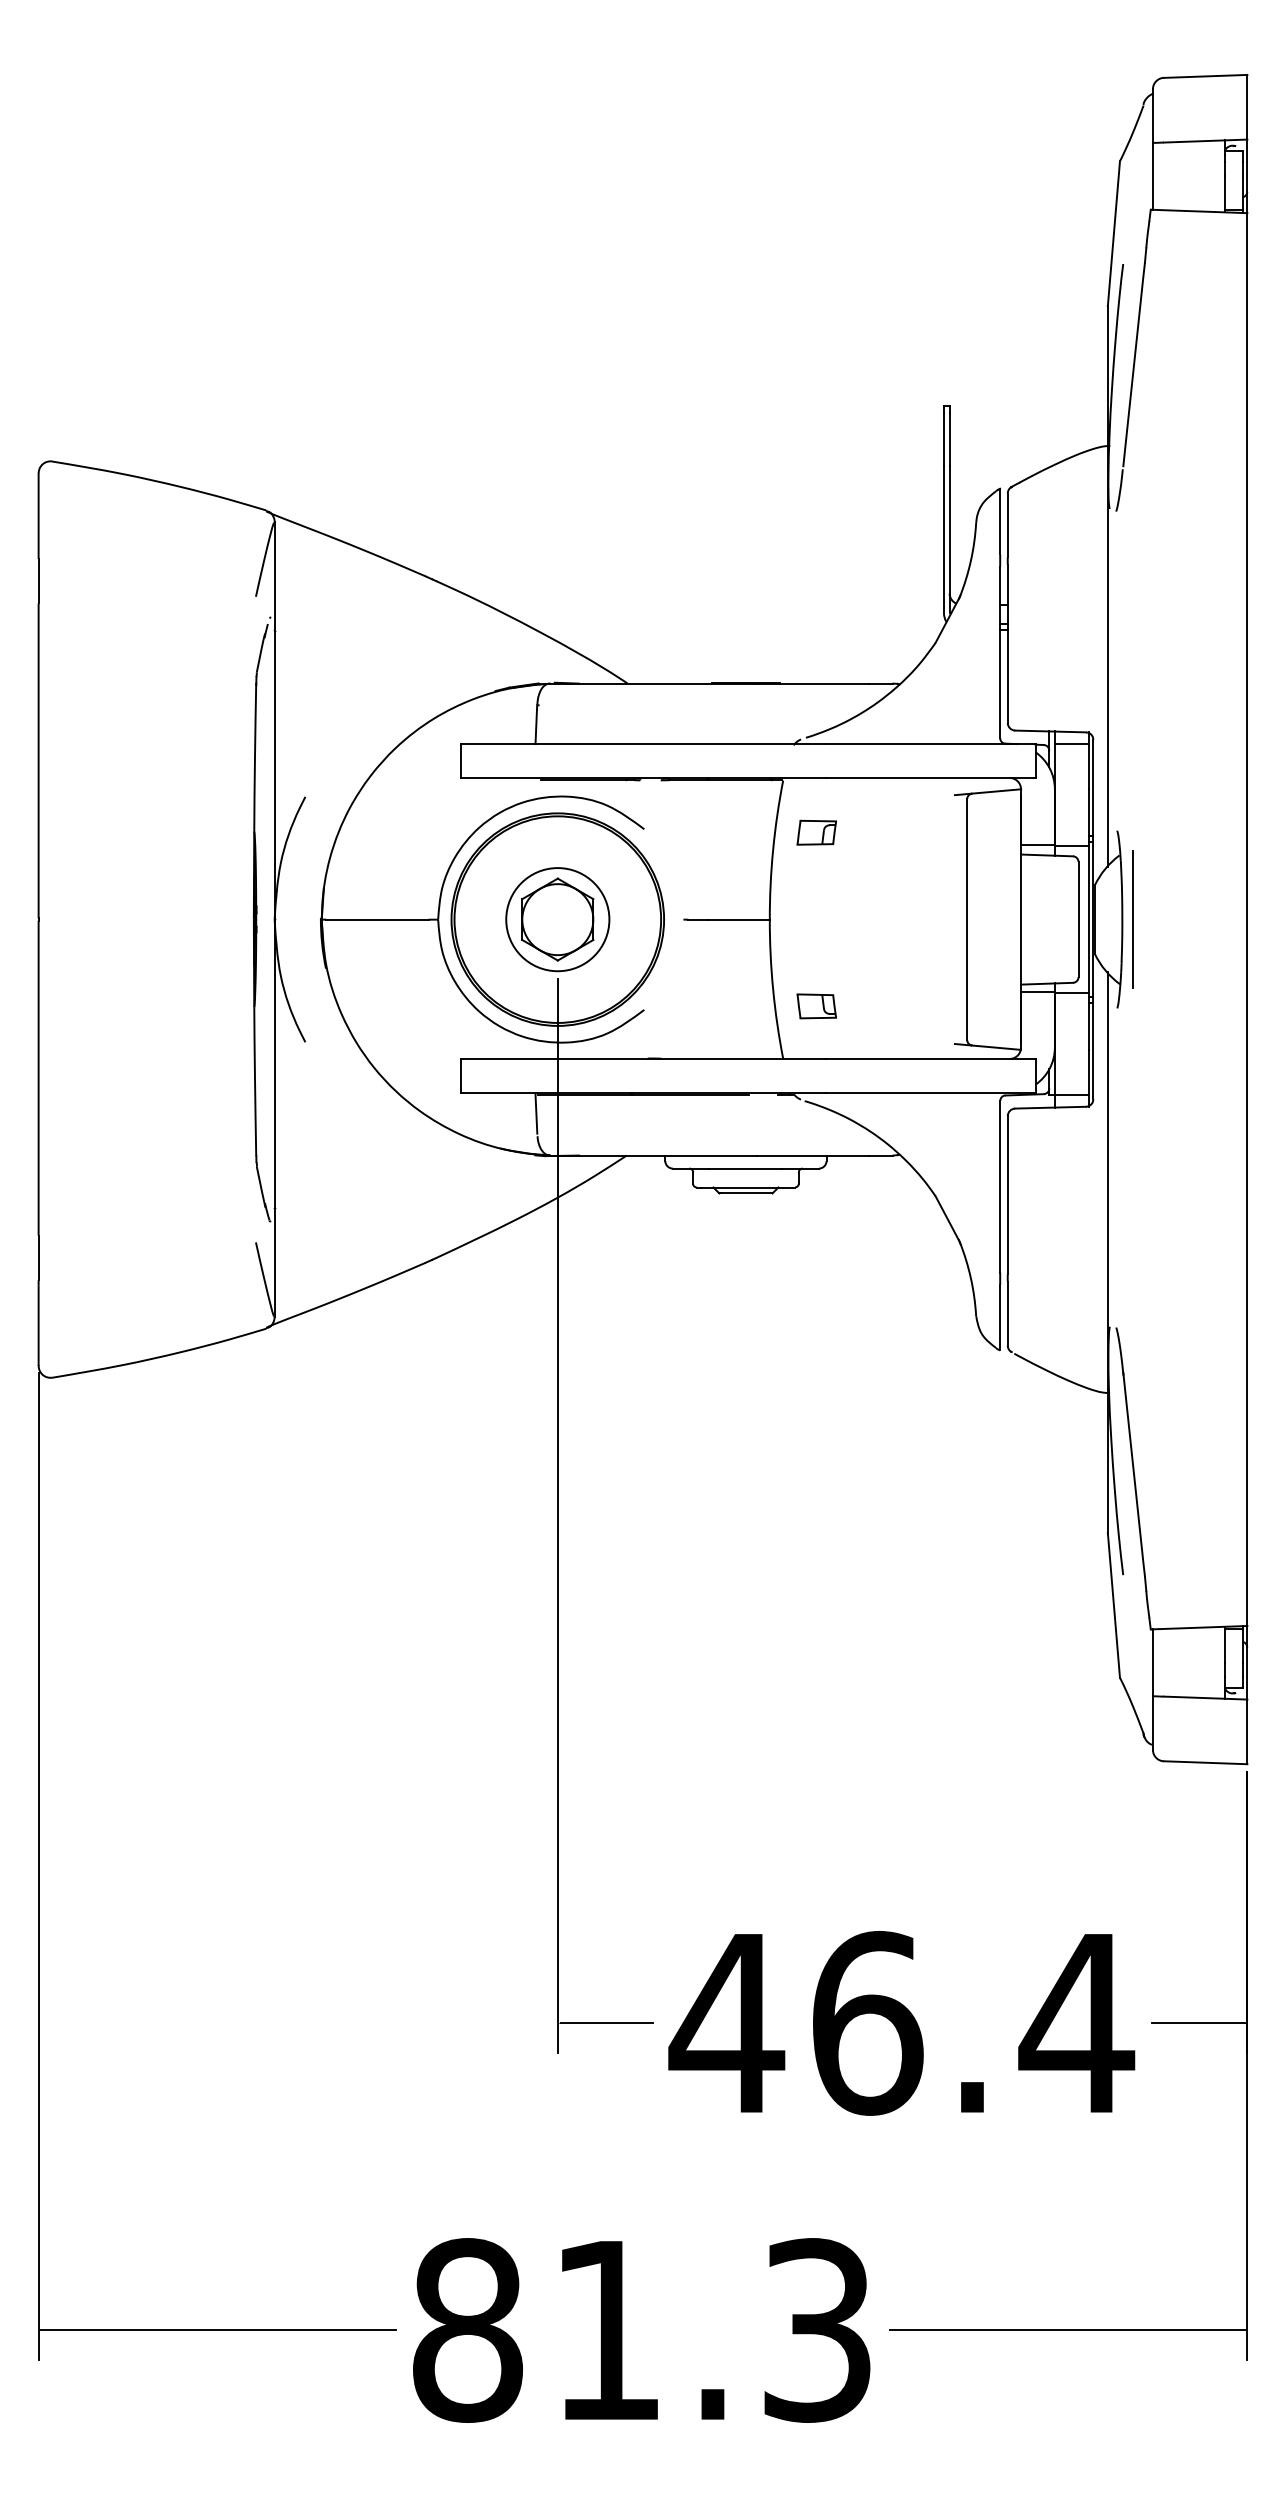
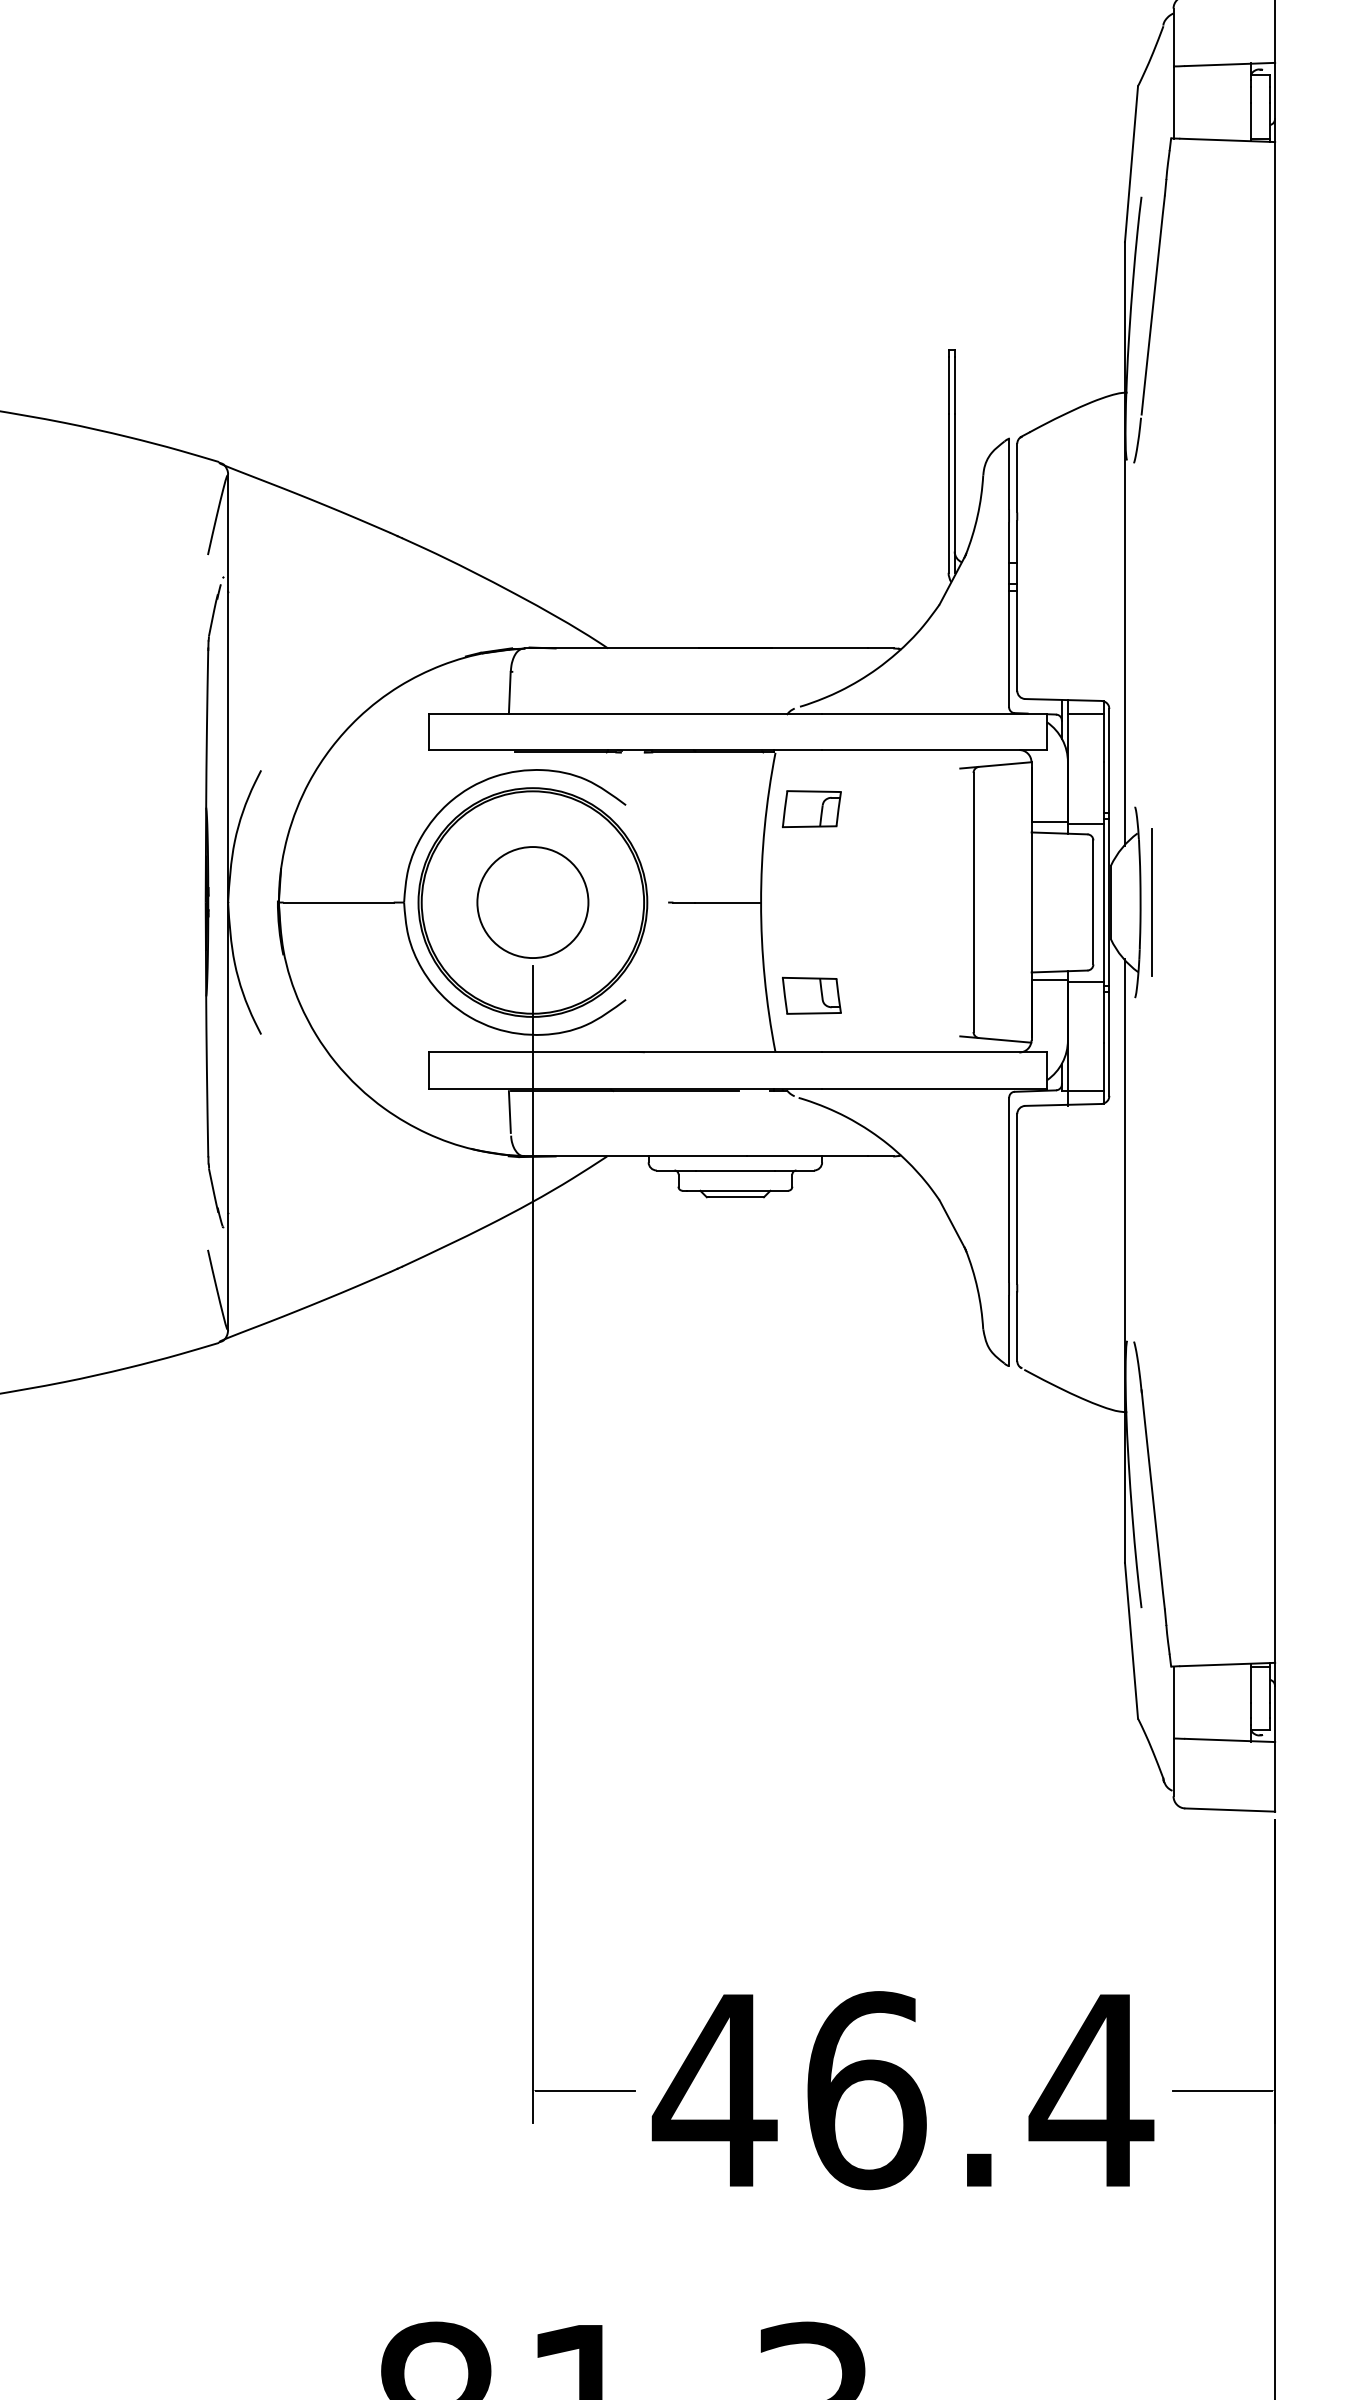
part: (816, 832) -> (811, 808), size x1.4
part: (557, 919) -> (532, 902), removed
part: (816, 1006) -> (811, 996), size x1.4

